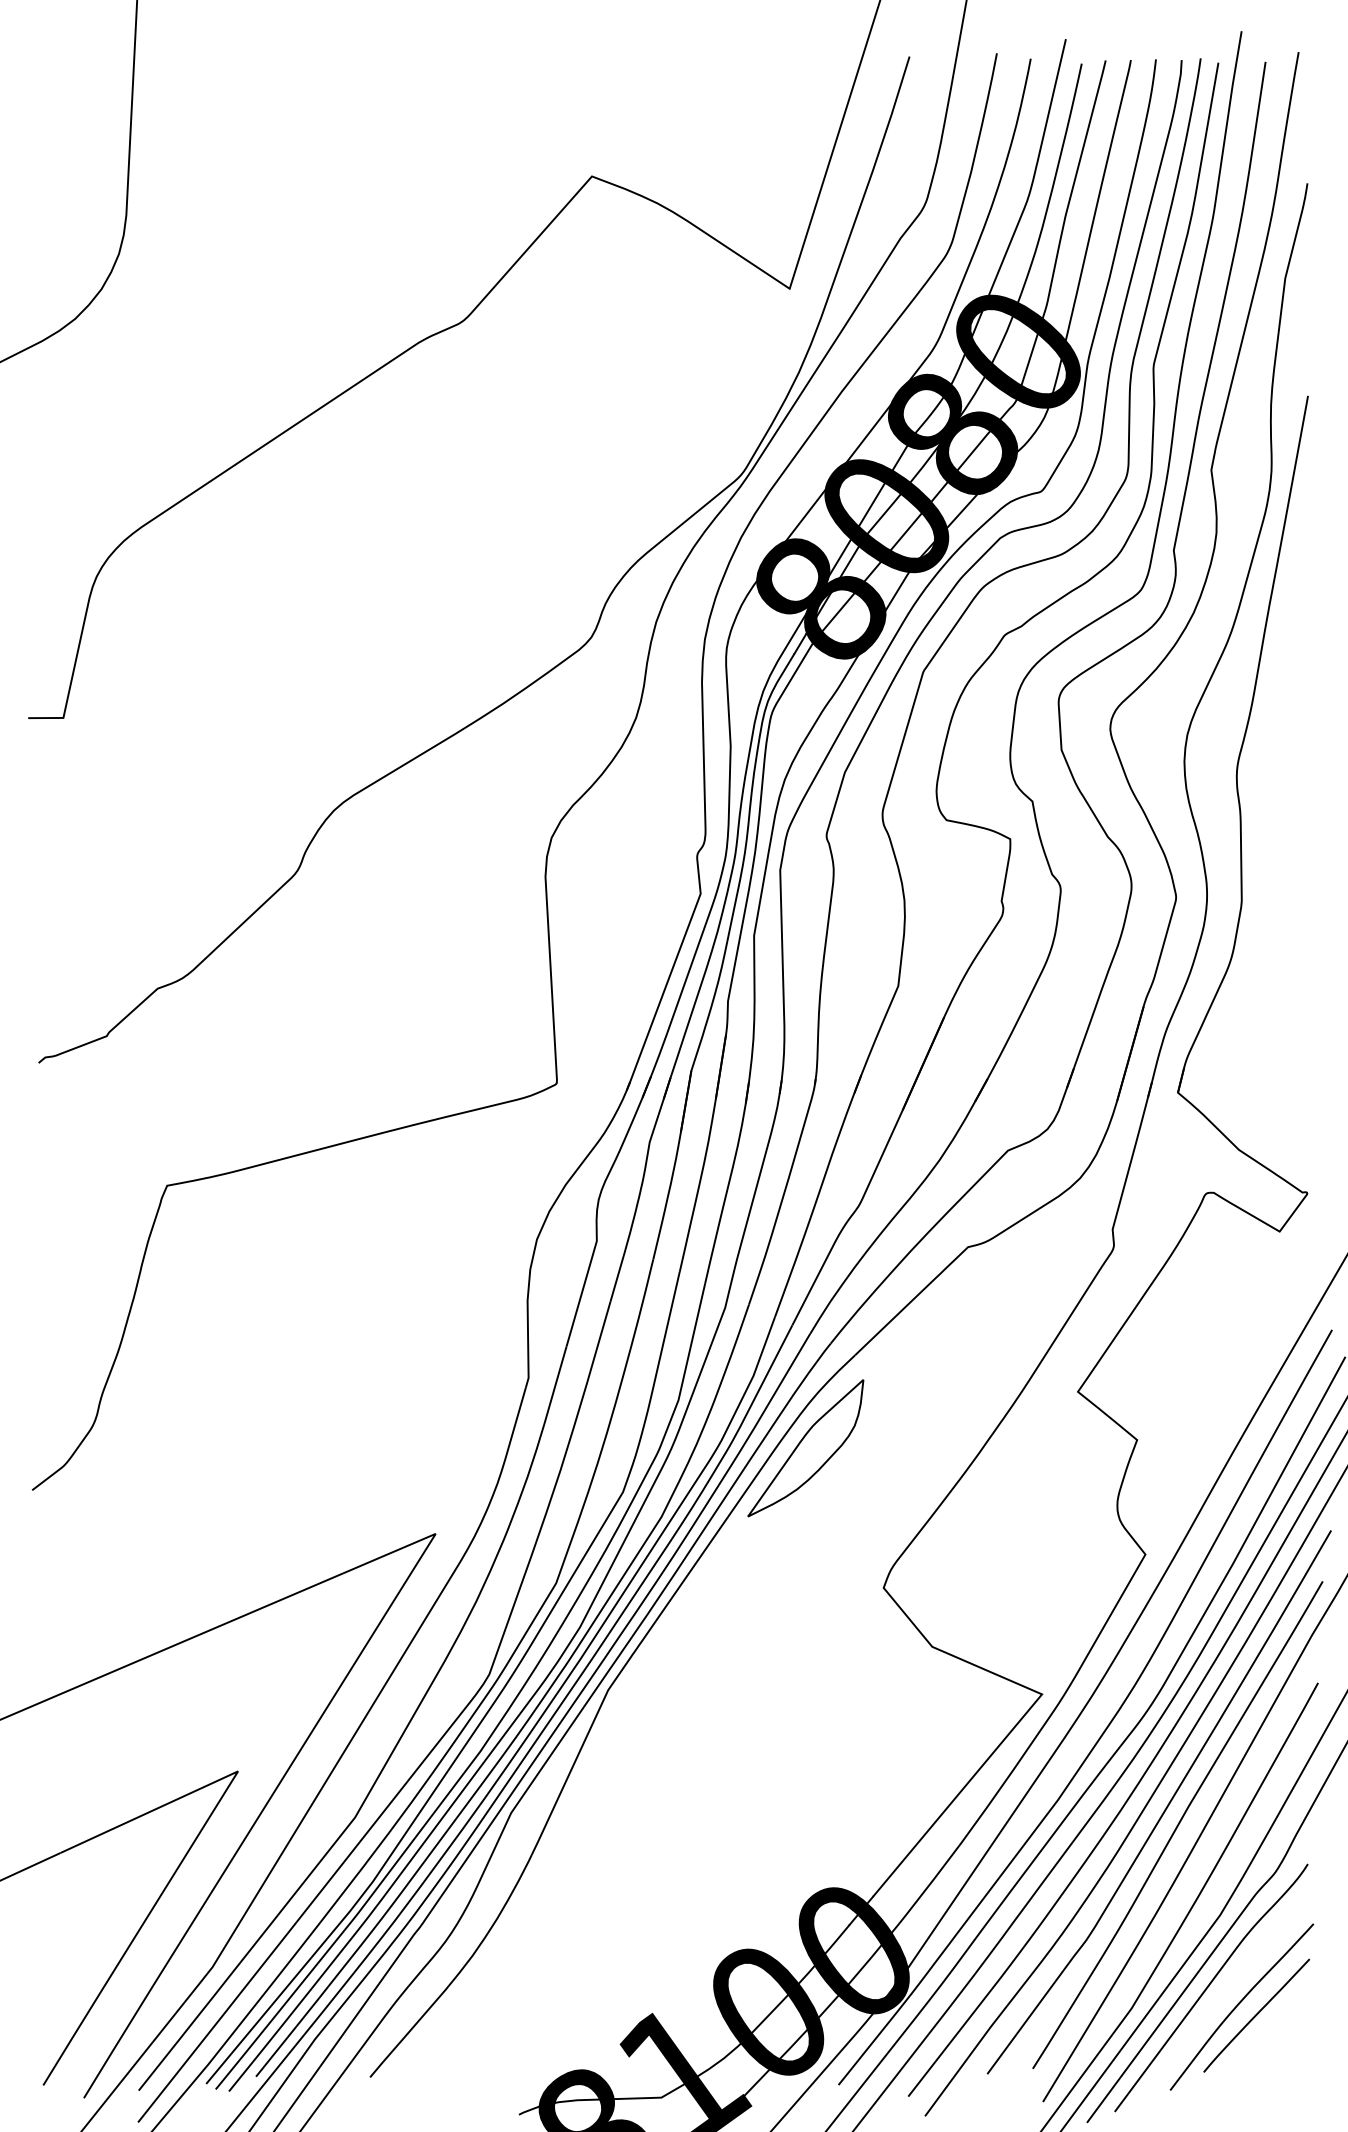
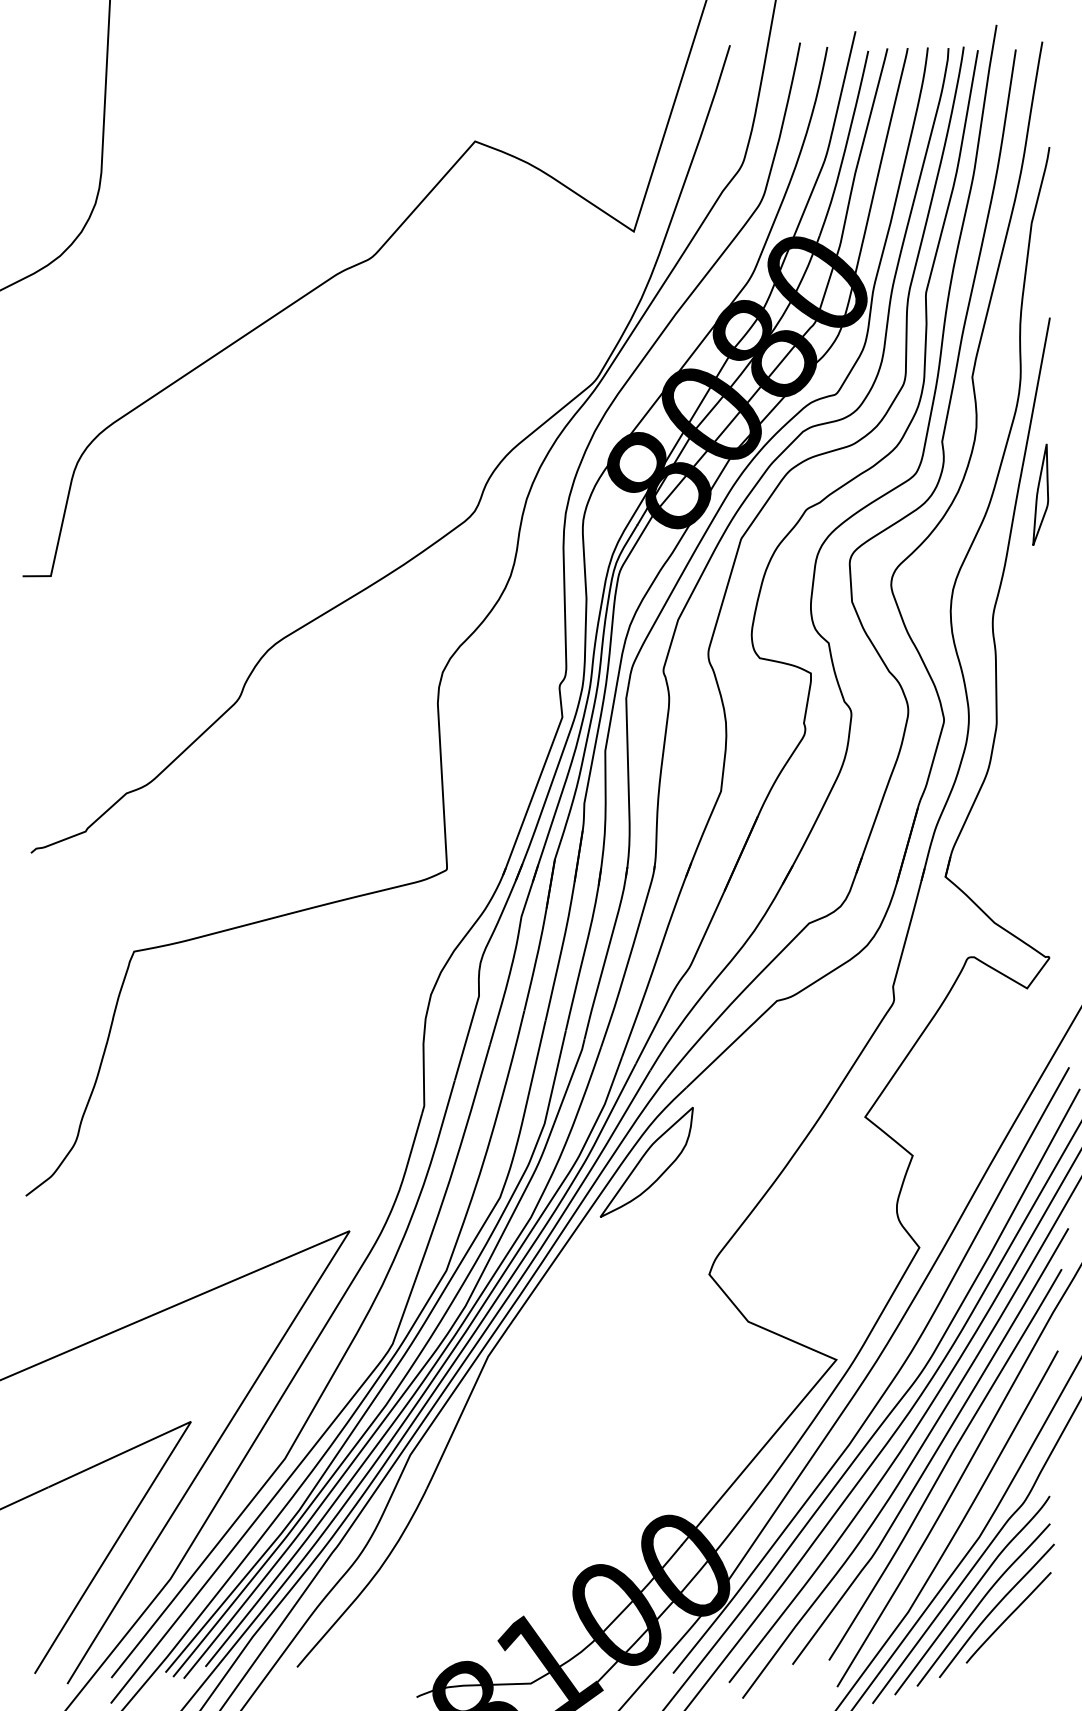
part: (1296, 616) -> (1040, 494), added
curve: (1222, 1996) -> (981, 1602), added

